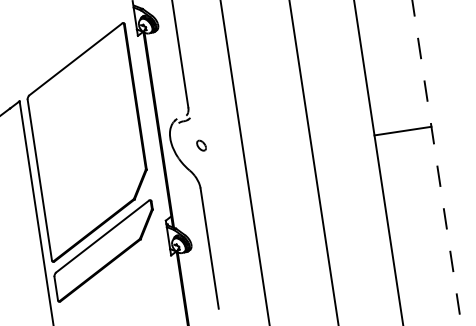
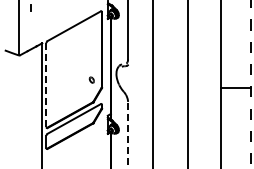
part: (200, 144) -> (91, 79), moved
line: (39, 178) -> (46, 84), solid -> dashed
line: (210, 246) -> (128, 132), solid -> dashed

